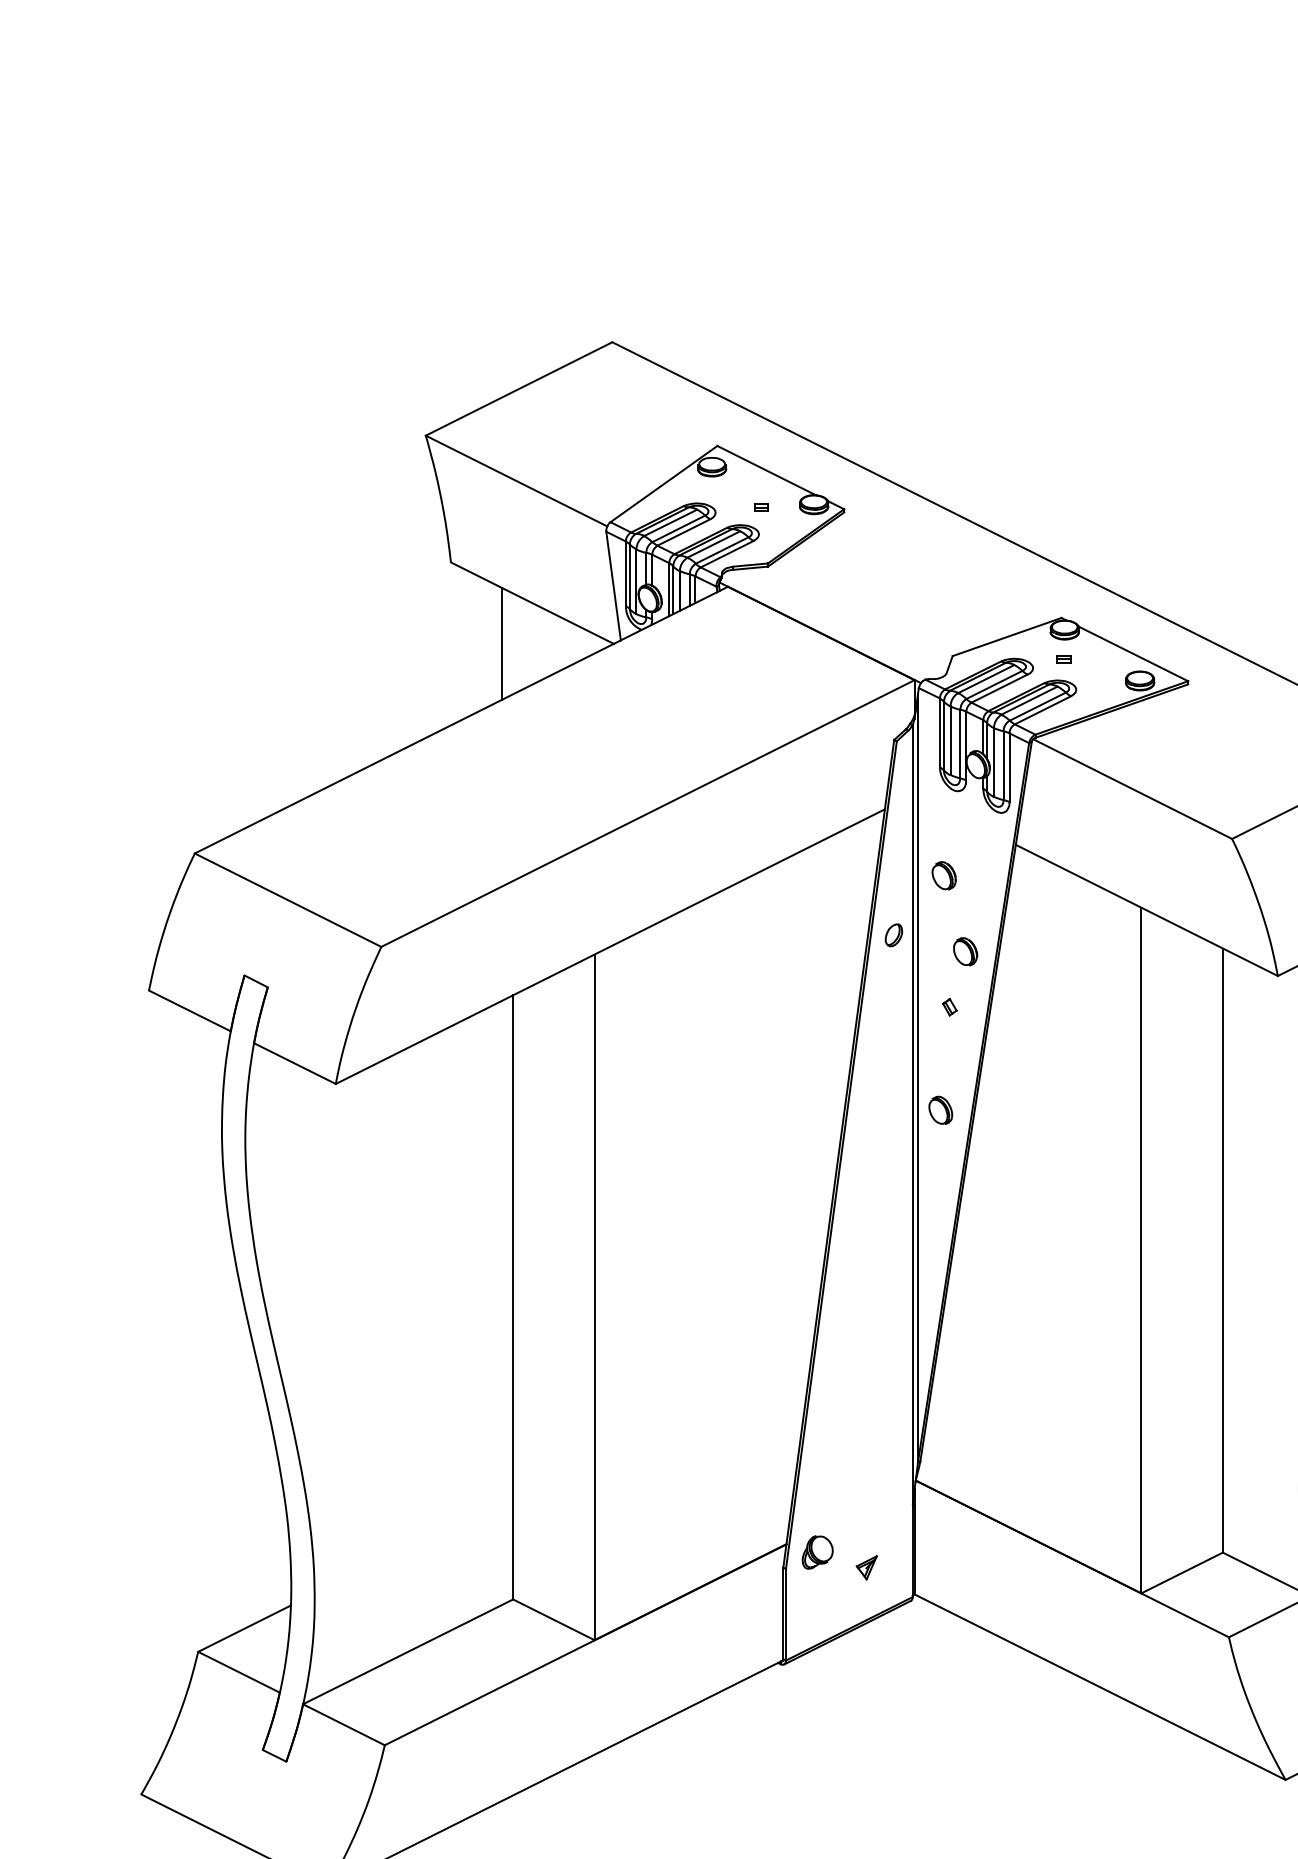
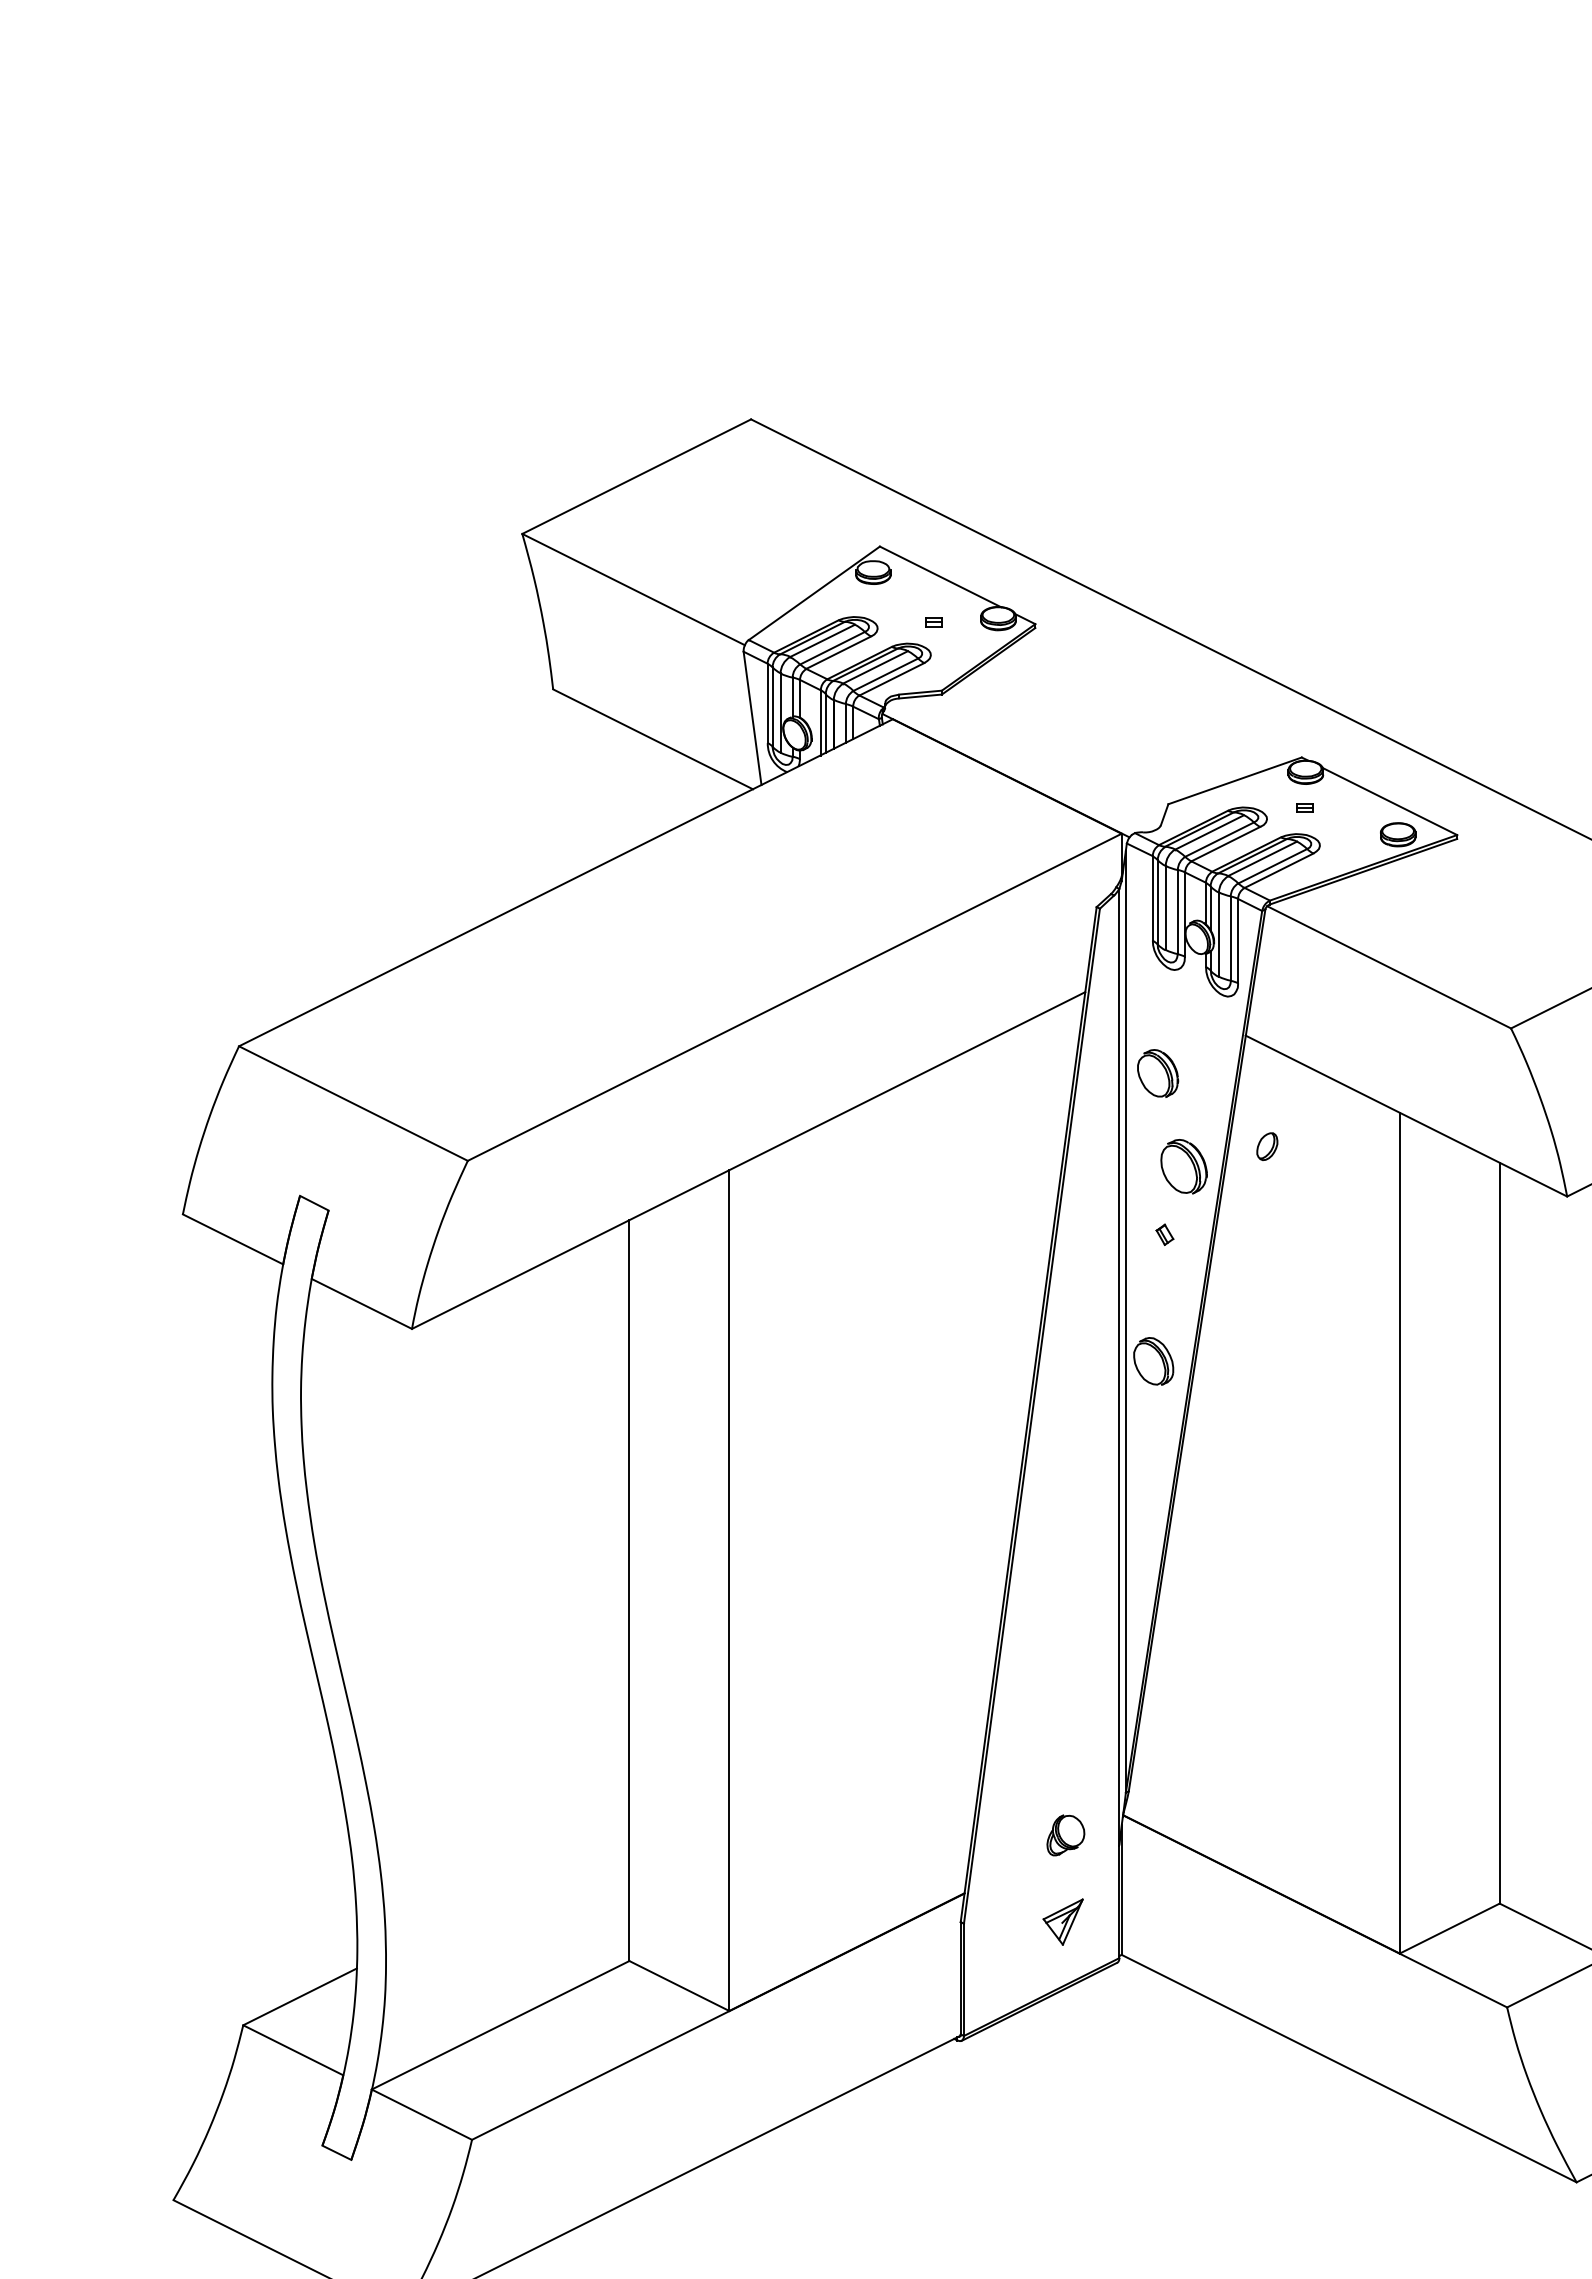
line: (501, 644) -> (615, 789), removed
part: (943, 875) -> (1157, 1073), size x1.4
part: (894, 935) -> (1267, 1146), moved
part: (965, 951) -> (1184, 1166), size x1.6
part: (940, 1109) -> (1153, 1360), size x1.4
part: (817, 1552) -> (1065, 1835), moved
part: (866, 1568) -> (1062, 1922), size x1.6

